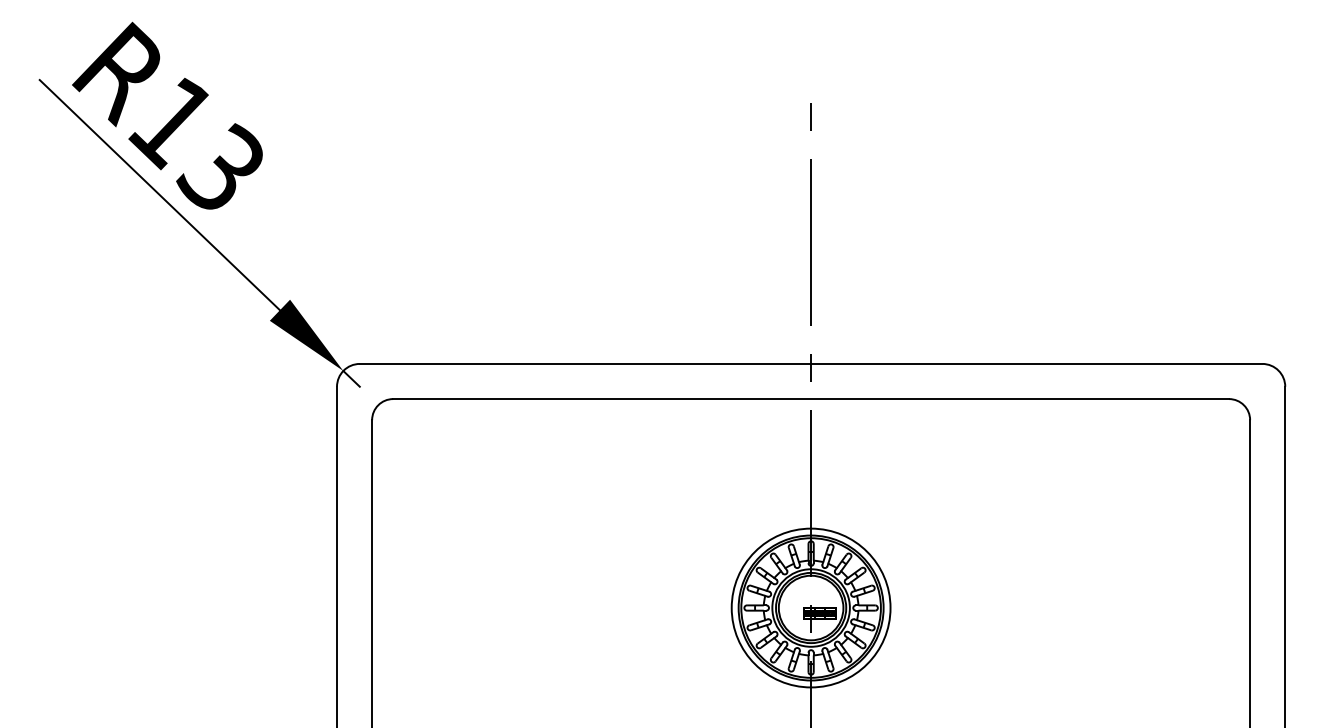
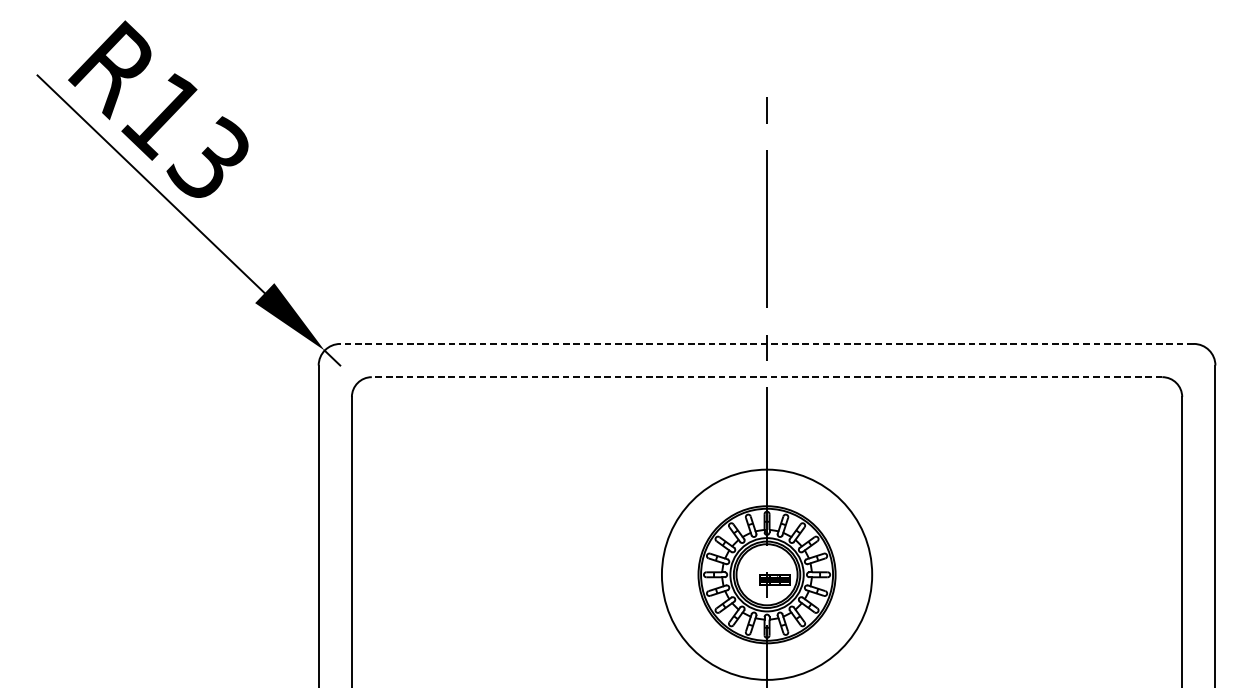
line: (810, 363) -> (766, 343), solid -> dashed
line: (811, 399) -> (767, 377), solid -> dashed
circle: (810, 607) -> (766, 574), size x1.4

